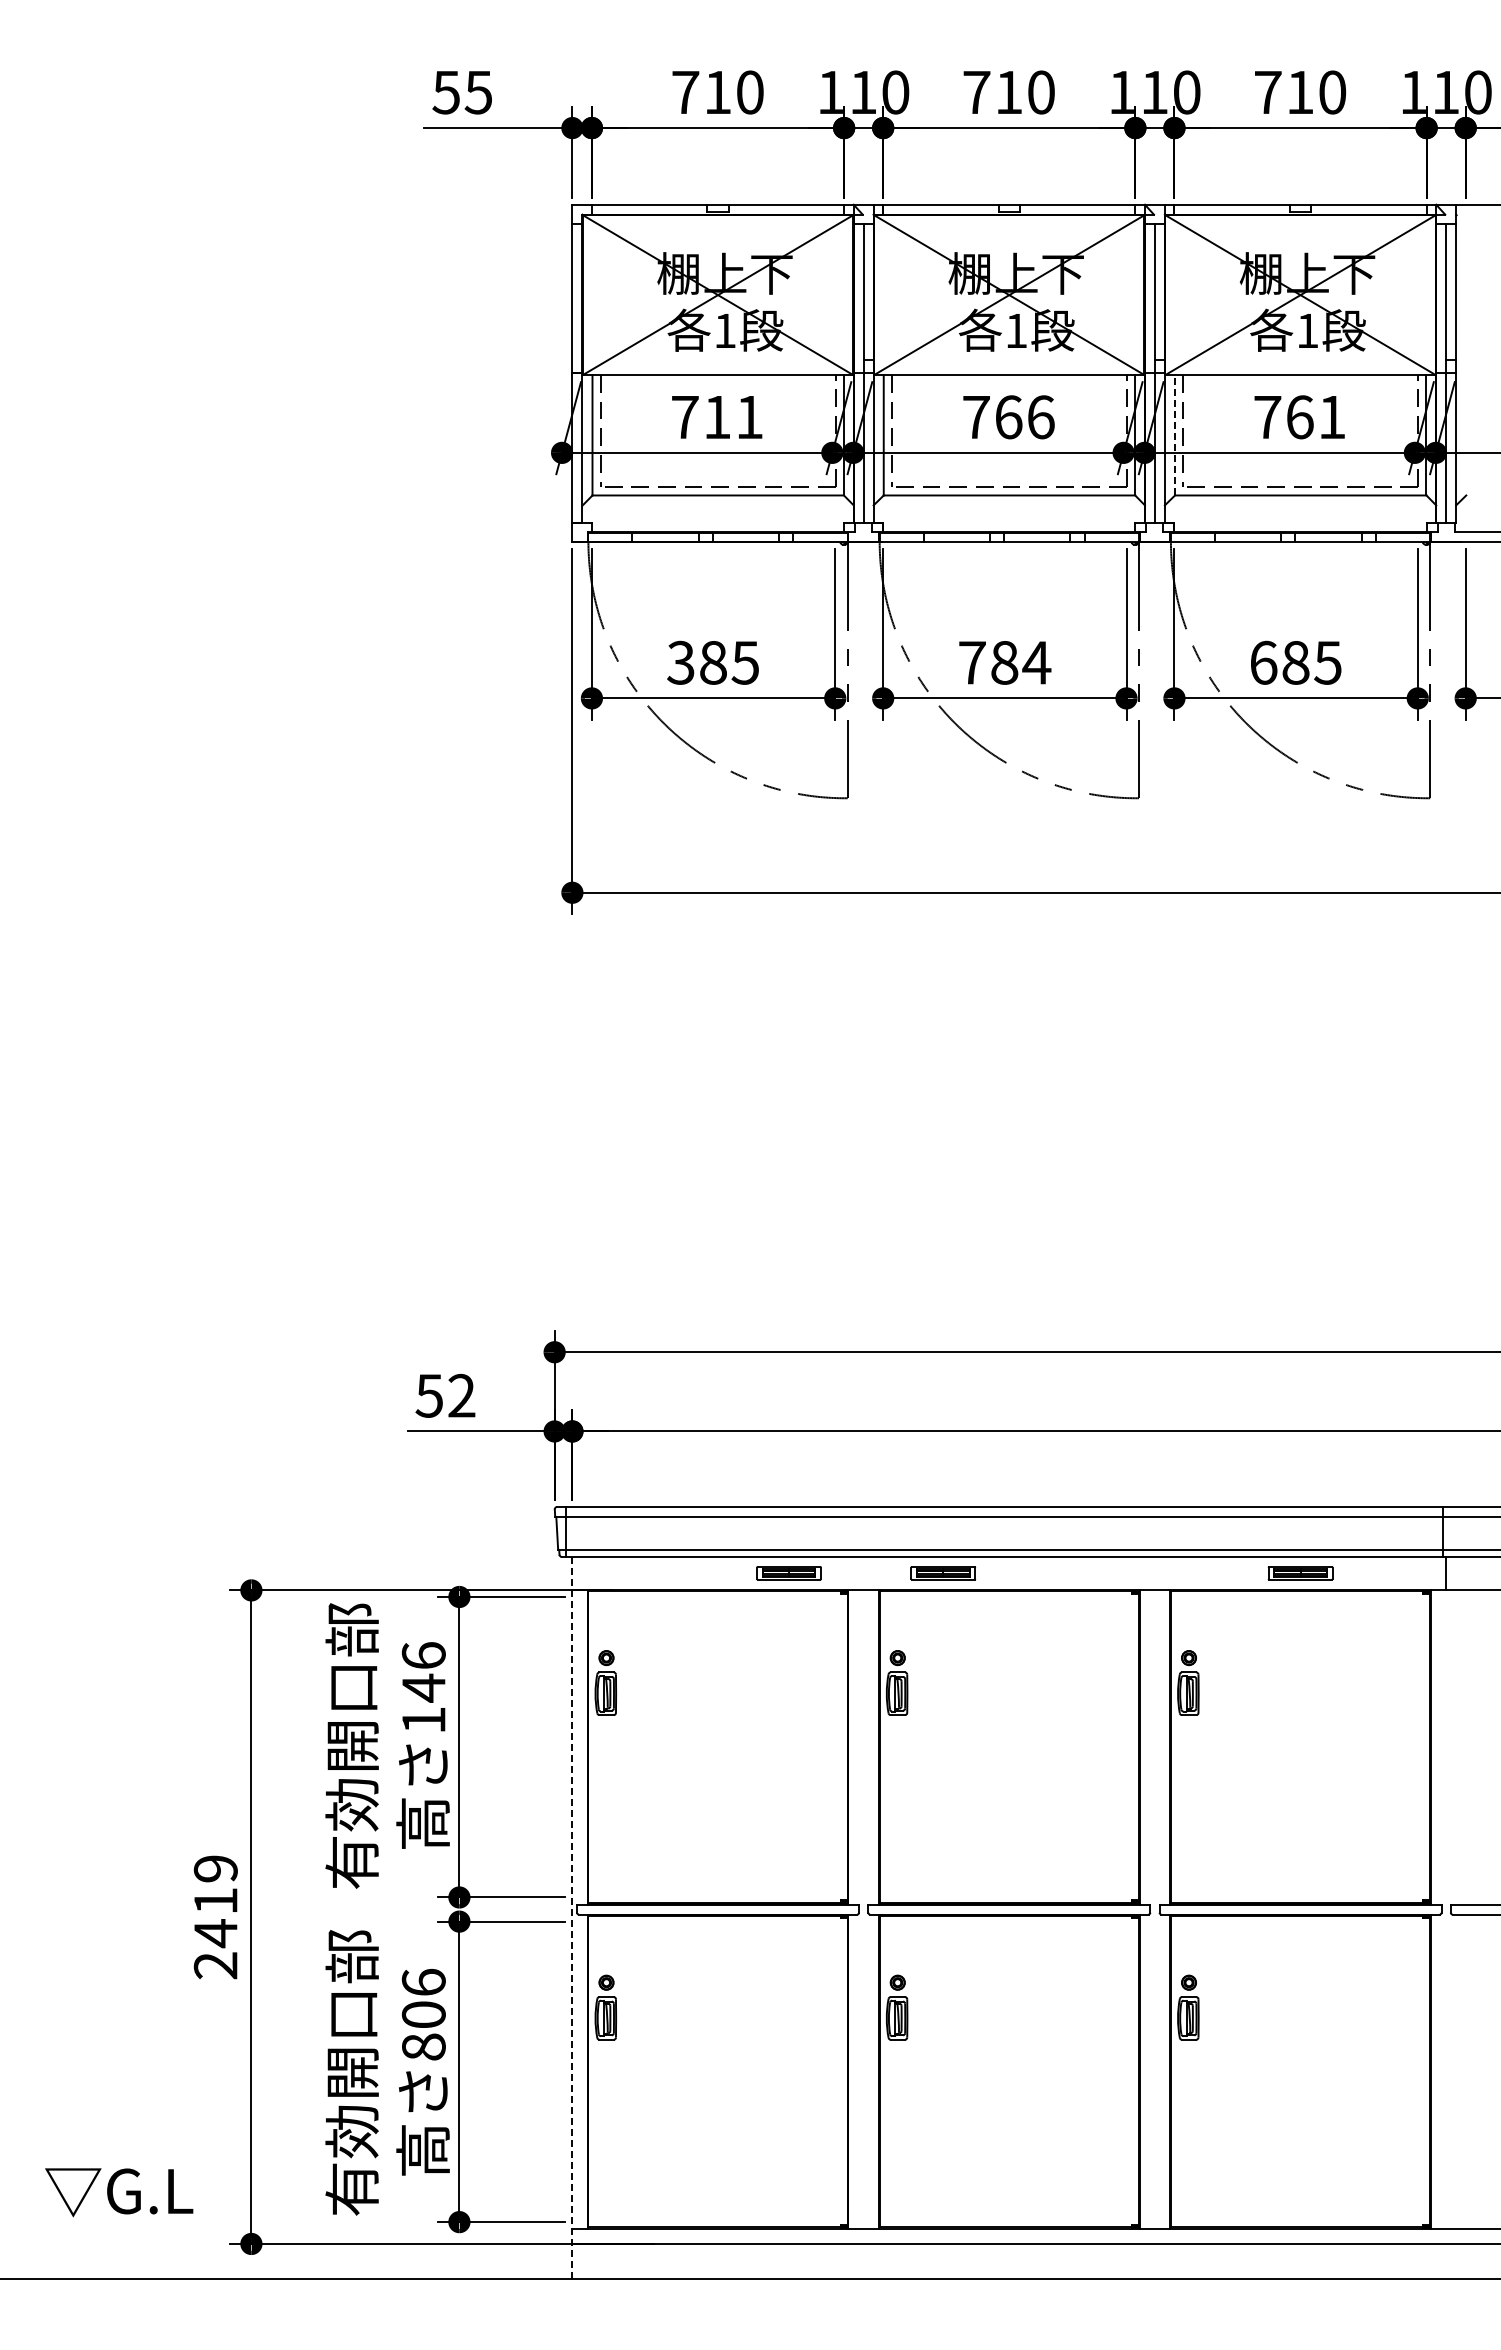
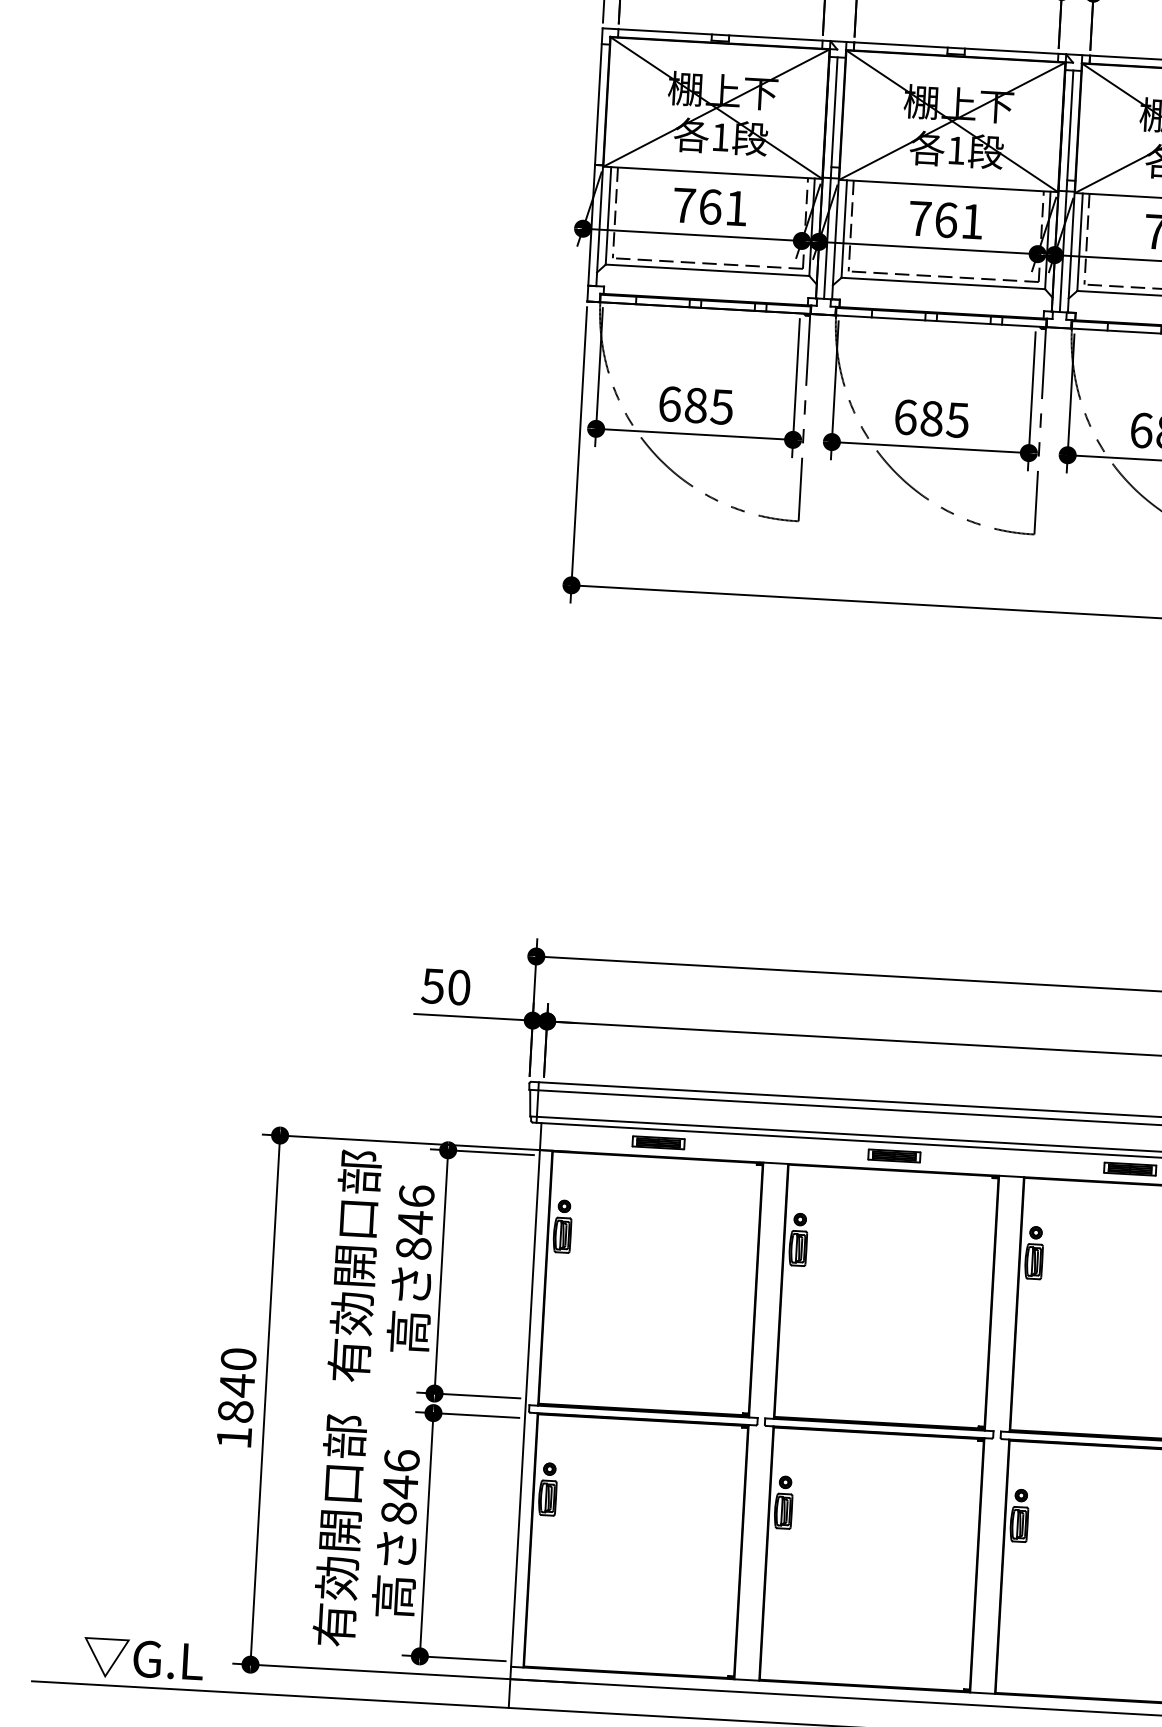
text: (717, 417) -> (710, 207), 711 -> 761
text: (1041, 417) -> (972, 221), 766 -> 761
line: (1175, 434) -> (1080, 241), dashed -> solid
text: (680, 662) -> (669, 403), 385 -> 685
text: (1005, 662) -> (932, 418), 784 -> 685
text: (461, 1395) -> (458, 987), 52 -> 50
part: (788, 1573) -> (658, 1142), moved
part: (943, 1573) -> (894, 1156), moved
text: (423, 1719) -> (413, 1247), 146 -> 846
text: (215, 1917) -> (236, 1398), 2419 -> 1840
line: (572, 1918) -> (525, 1415), dashed -> solid
text: (423, 2014) -> (400, 1486), 806 -> 846
text: (119, 2192) -> (143, 1659), moved

